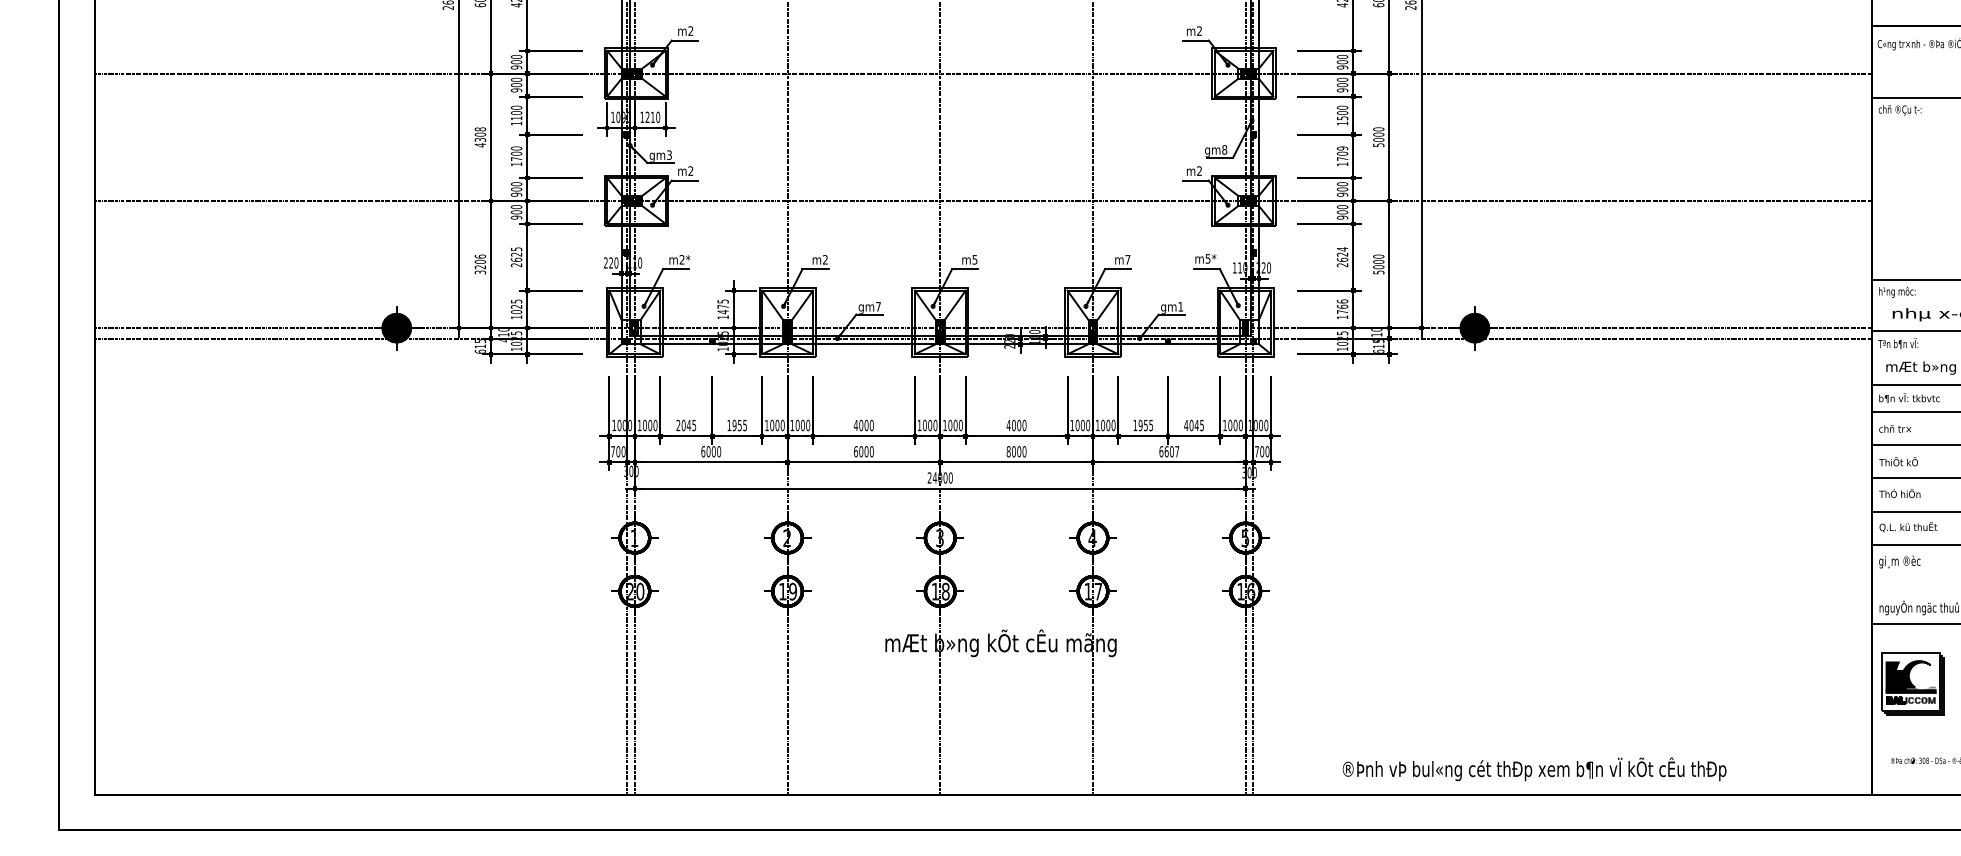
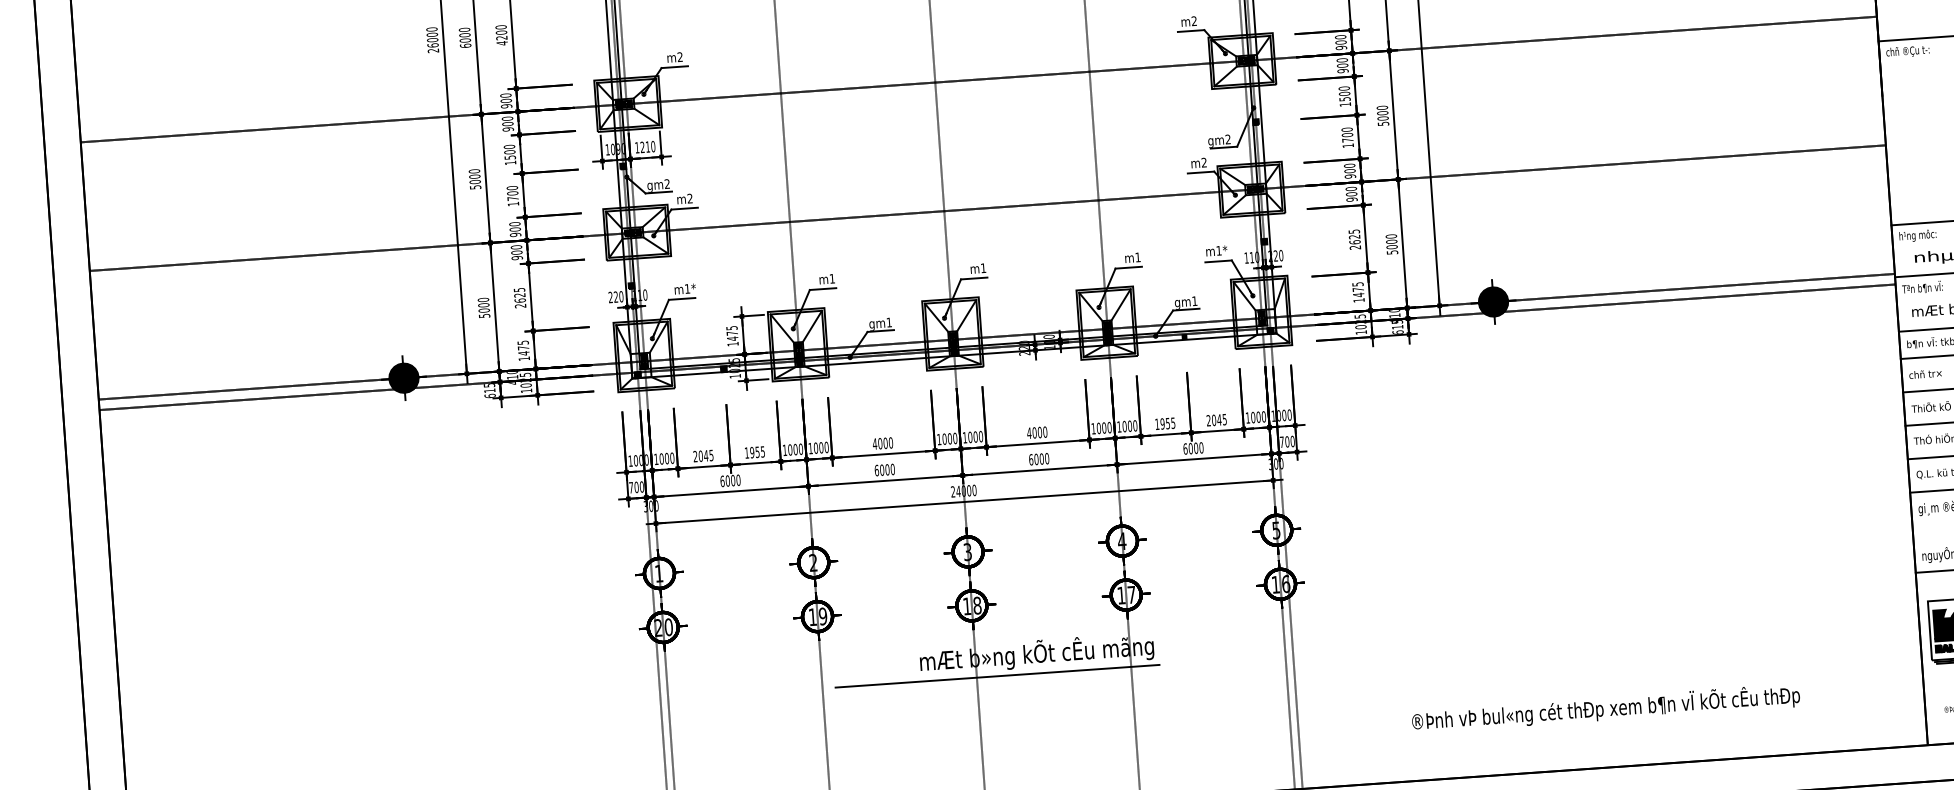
text: (516, 118) -> (510, 157), 1100 -> 1500
text: (480, 137) -> (475, 179), 4308 -> 5000
text: (1342, 148) -> (1347, 129), 1709 -> 1700
text: (1224, 149) -> (1227, 139), gm8 -> gm2
text: (669, 155) -> (667, 184), gm3 -> gm2
text: (1342, 249) -> (1354, 231), 2624 -> 2625
text: (1207, 258) -> (1218, 250), m5* -> m1*
text: (681, 259) -> (686, 288), m2* -> m1*
text: (825, 259) -> (832, 278), m2 -> m1
text: (974, 259) -> (983, 267), m5 -> m1
text: (1127, 259) -> (1137, 257), m7 -> m1
text: (480, 264) -> (484, 307), 3206 -> 5000
text: (878, 306) -> (889, 322), gm7 -> gm1
text: (1342, 306) -> (1358, 289), 1766 -> 1475
text: (516, 309) -> (523, 350), 1025 -> 1475
text: (1186, 425) -> (1208, 420), 4045 -> 2045
text: (1008, 451) -> (1030, 459), 8000 -> 6000
text: (1172, 451) -> (1196, 447), 6607 -> 6000
line: (960, 662) -> (997, 676), added
text: (1534, 769) -> (1605, 708), moved

